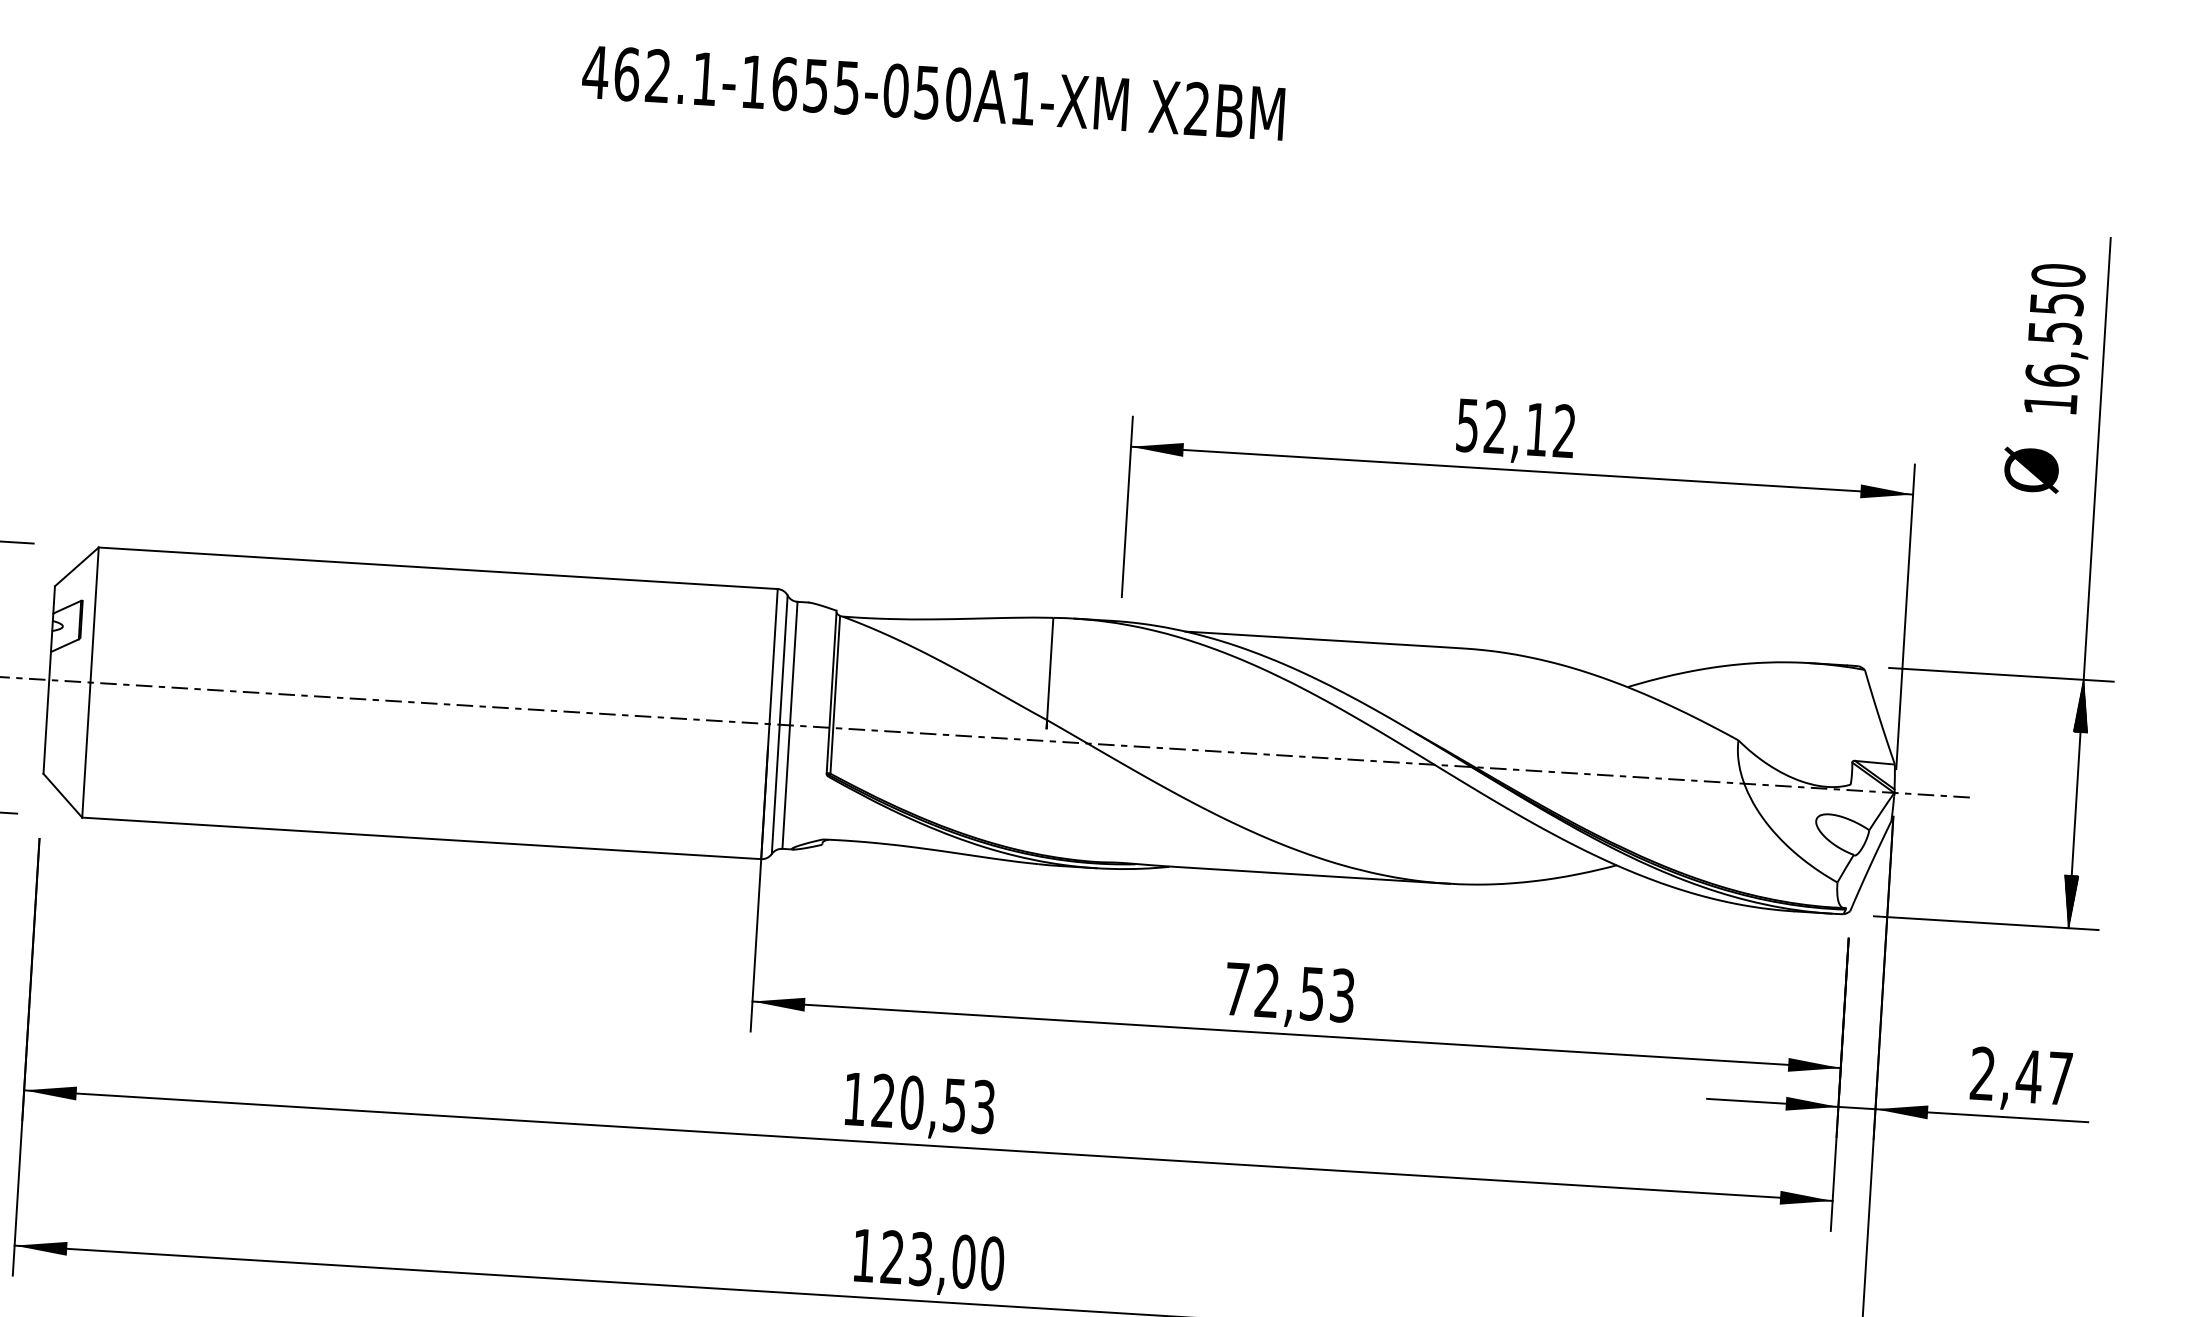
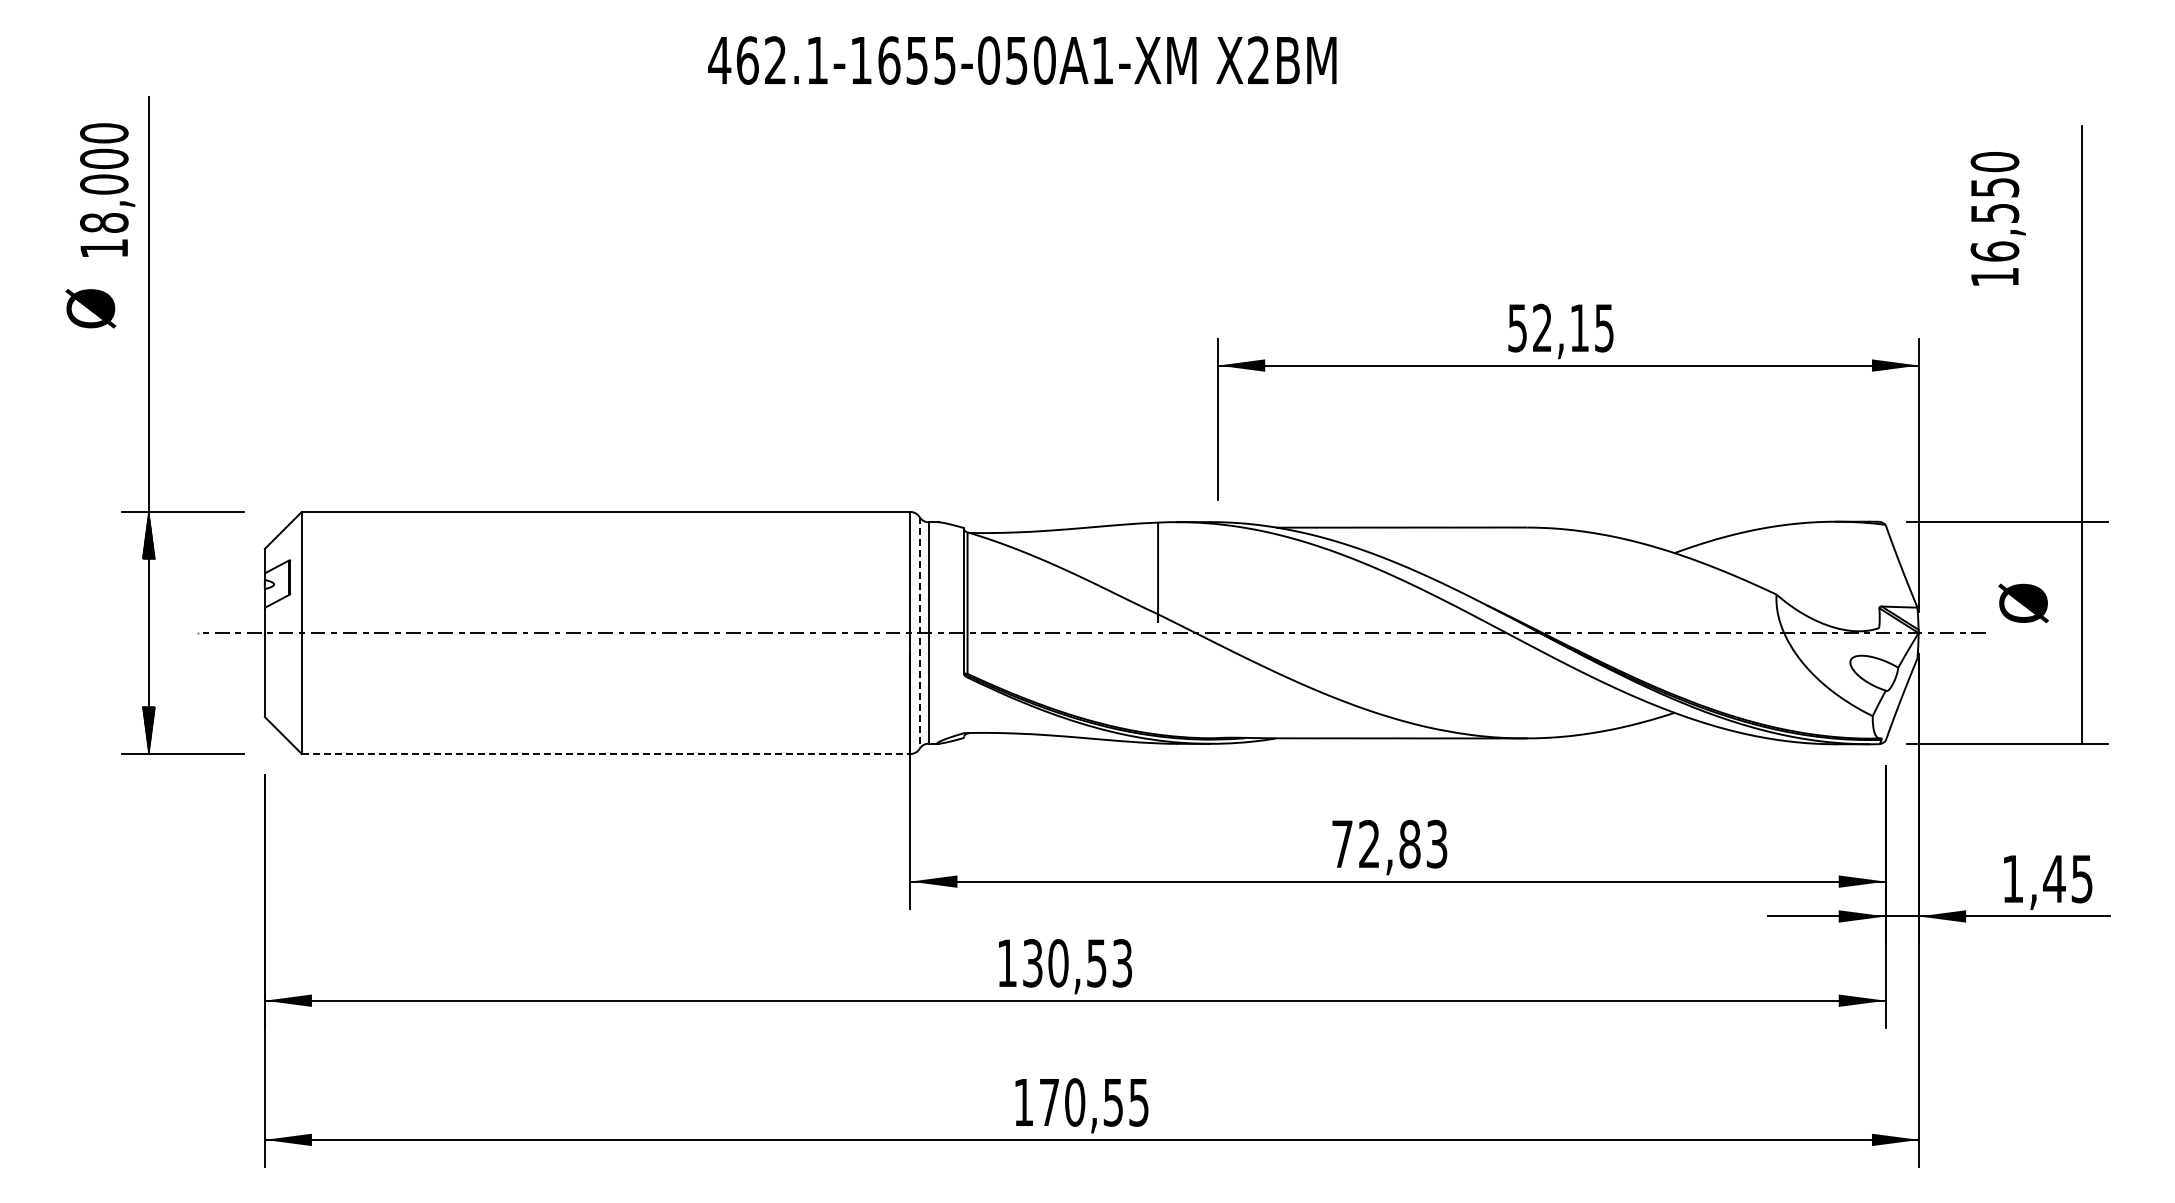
text: (2057, 338) -> (1997, 218), moved
text: (1564, 430) -> (1604, 327), 52,12 -> 52,15
text: (2031, 470) -> (2023, 603), moved
hatch: (2082, 705) -> (2081, 544), removed
line: (779, 724) -> (919, 632), solid -> dashed
line: (422, 838) -> (606, 754), solid -> dashed
hatch: (2070, 901) -> (2081, 720), removed
text: (1311, 993) -> (1409, 843), 72,53 -> 72,83
text: (2021, 1075) -> (2047, 878), 2,47 -> 1,45
text: (883, 1101) -> (1032, 963), 120,53 -> 130,53
text: (942, 1260) -> (1094, 1102), 123,00 -> 170,55

